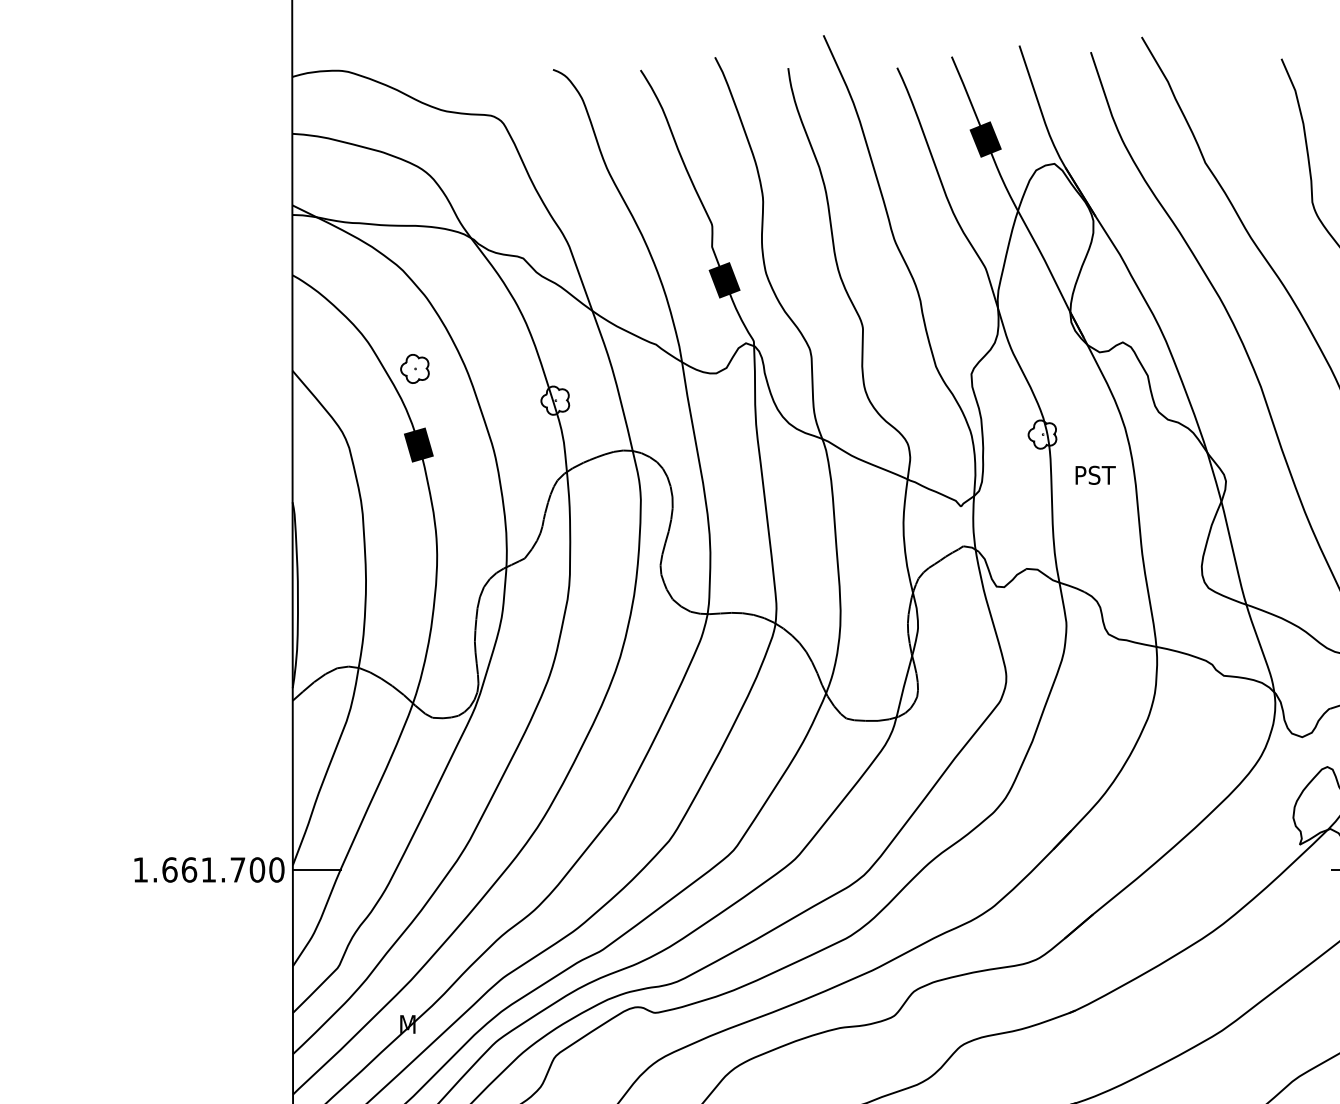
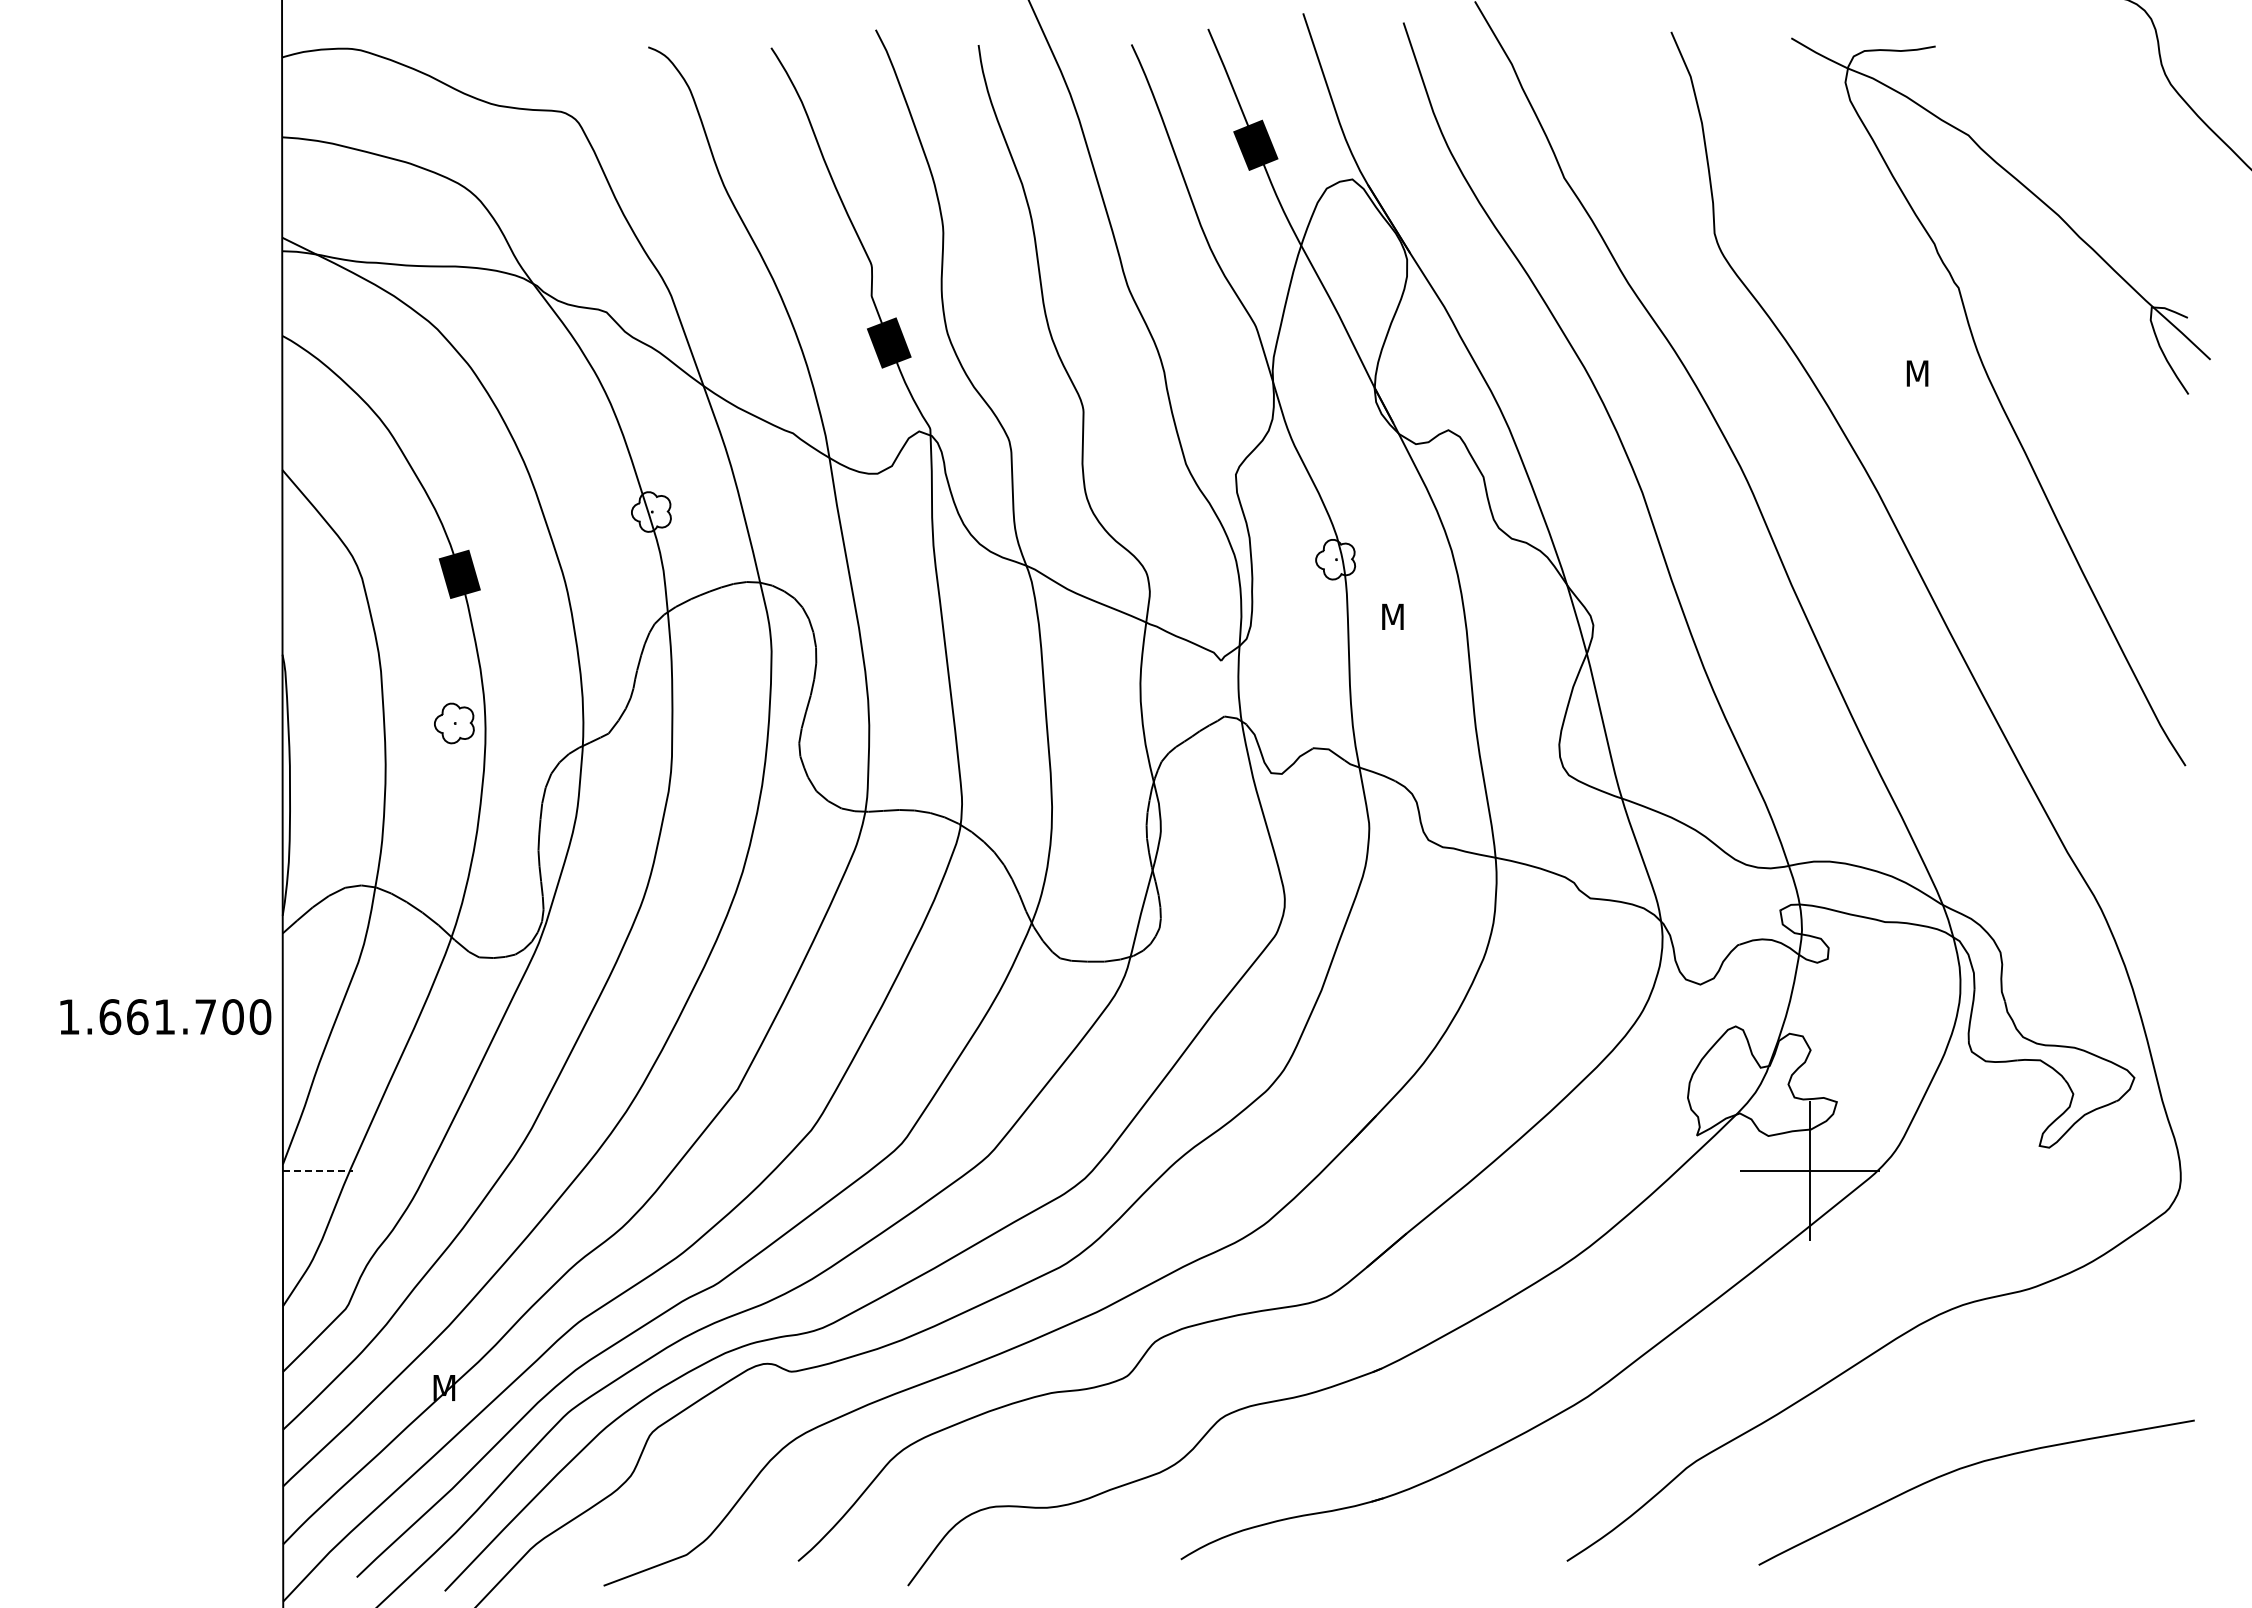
part: (415, 368) -> (454, 723), moved
text: (1096, 475) -> (1411, 616), PST -> M
text: (209, 869) -> (165, 1016), moved
line: (317, 870) -> (317, 1171), solid -> dashed

